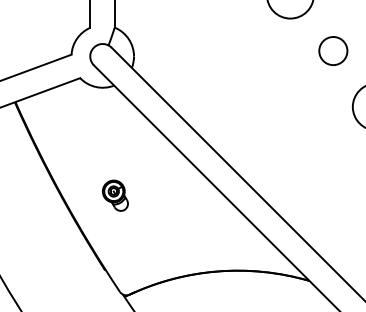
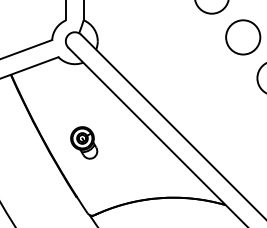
circle: (332, 50) -> (242, 37), size x1.67
part: (115, 195) -> (84, 142), size x1.43

